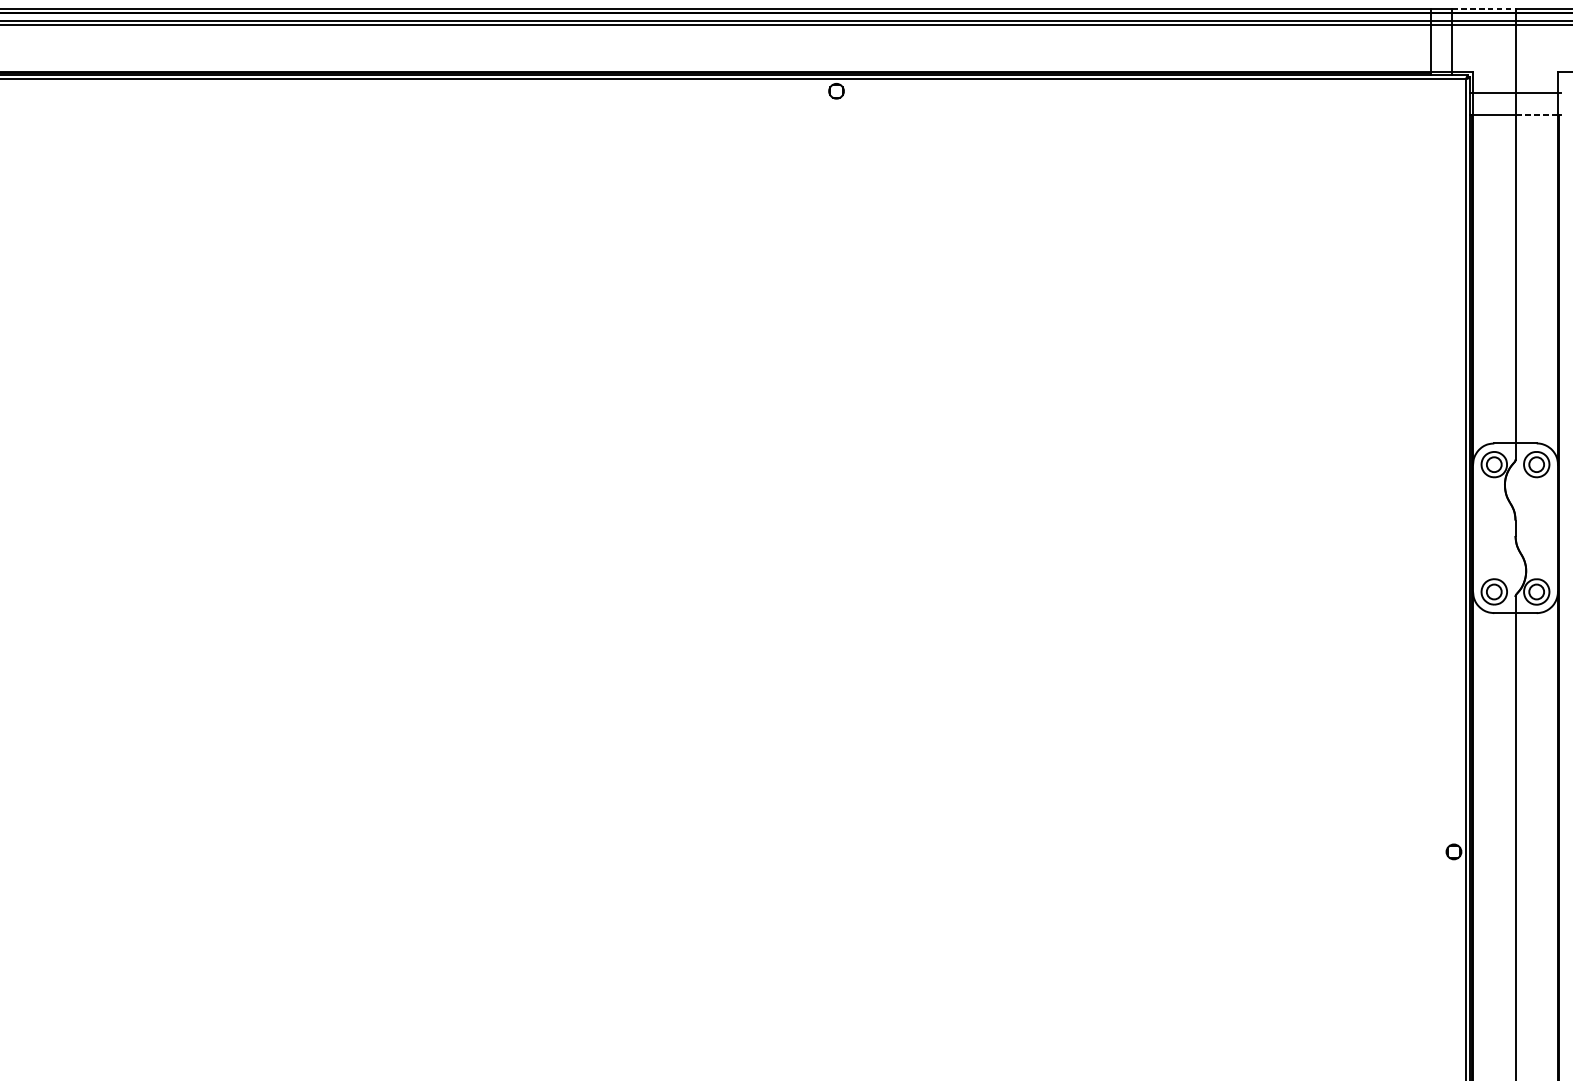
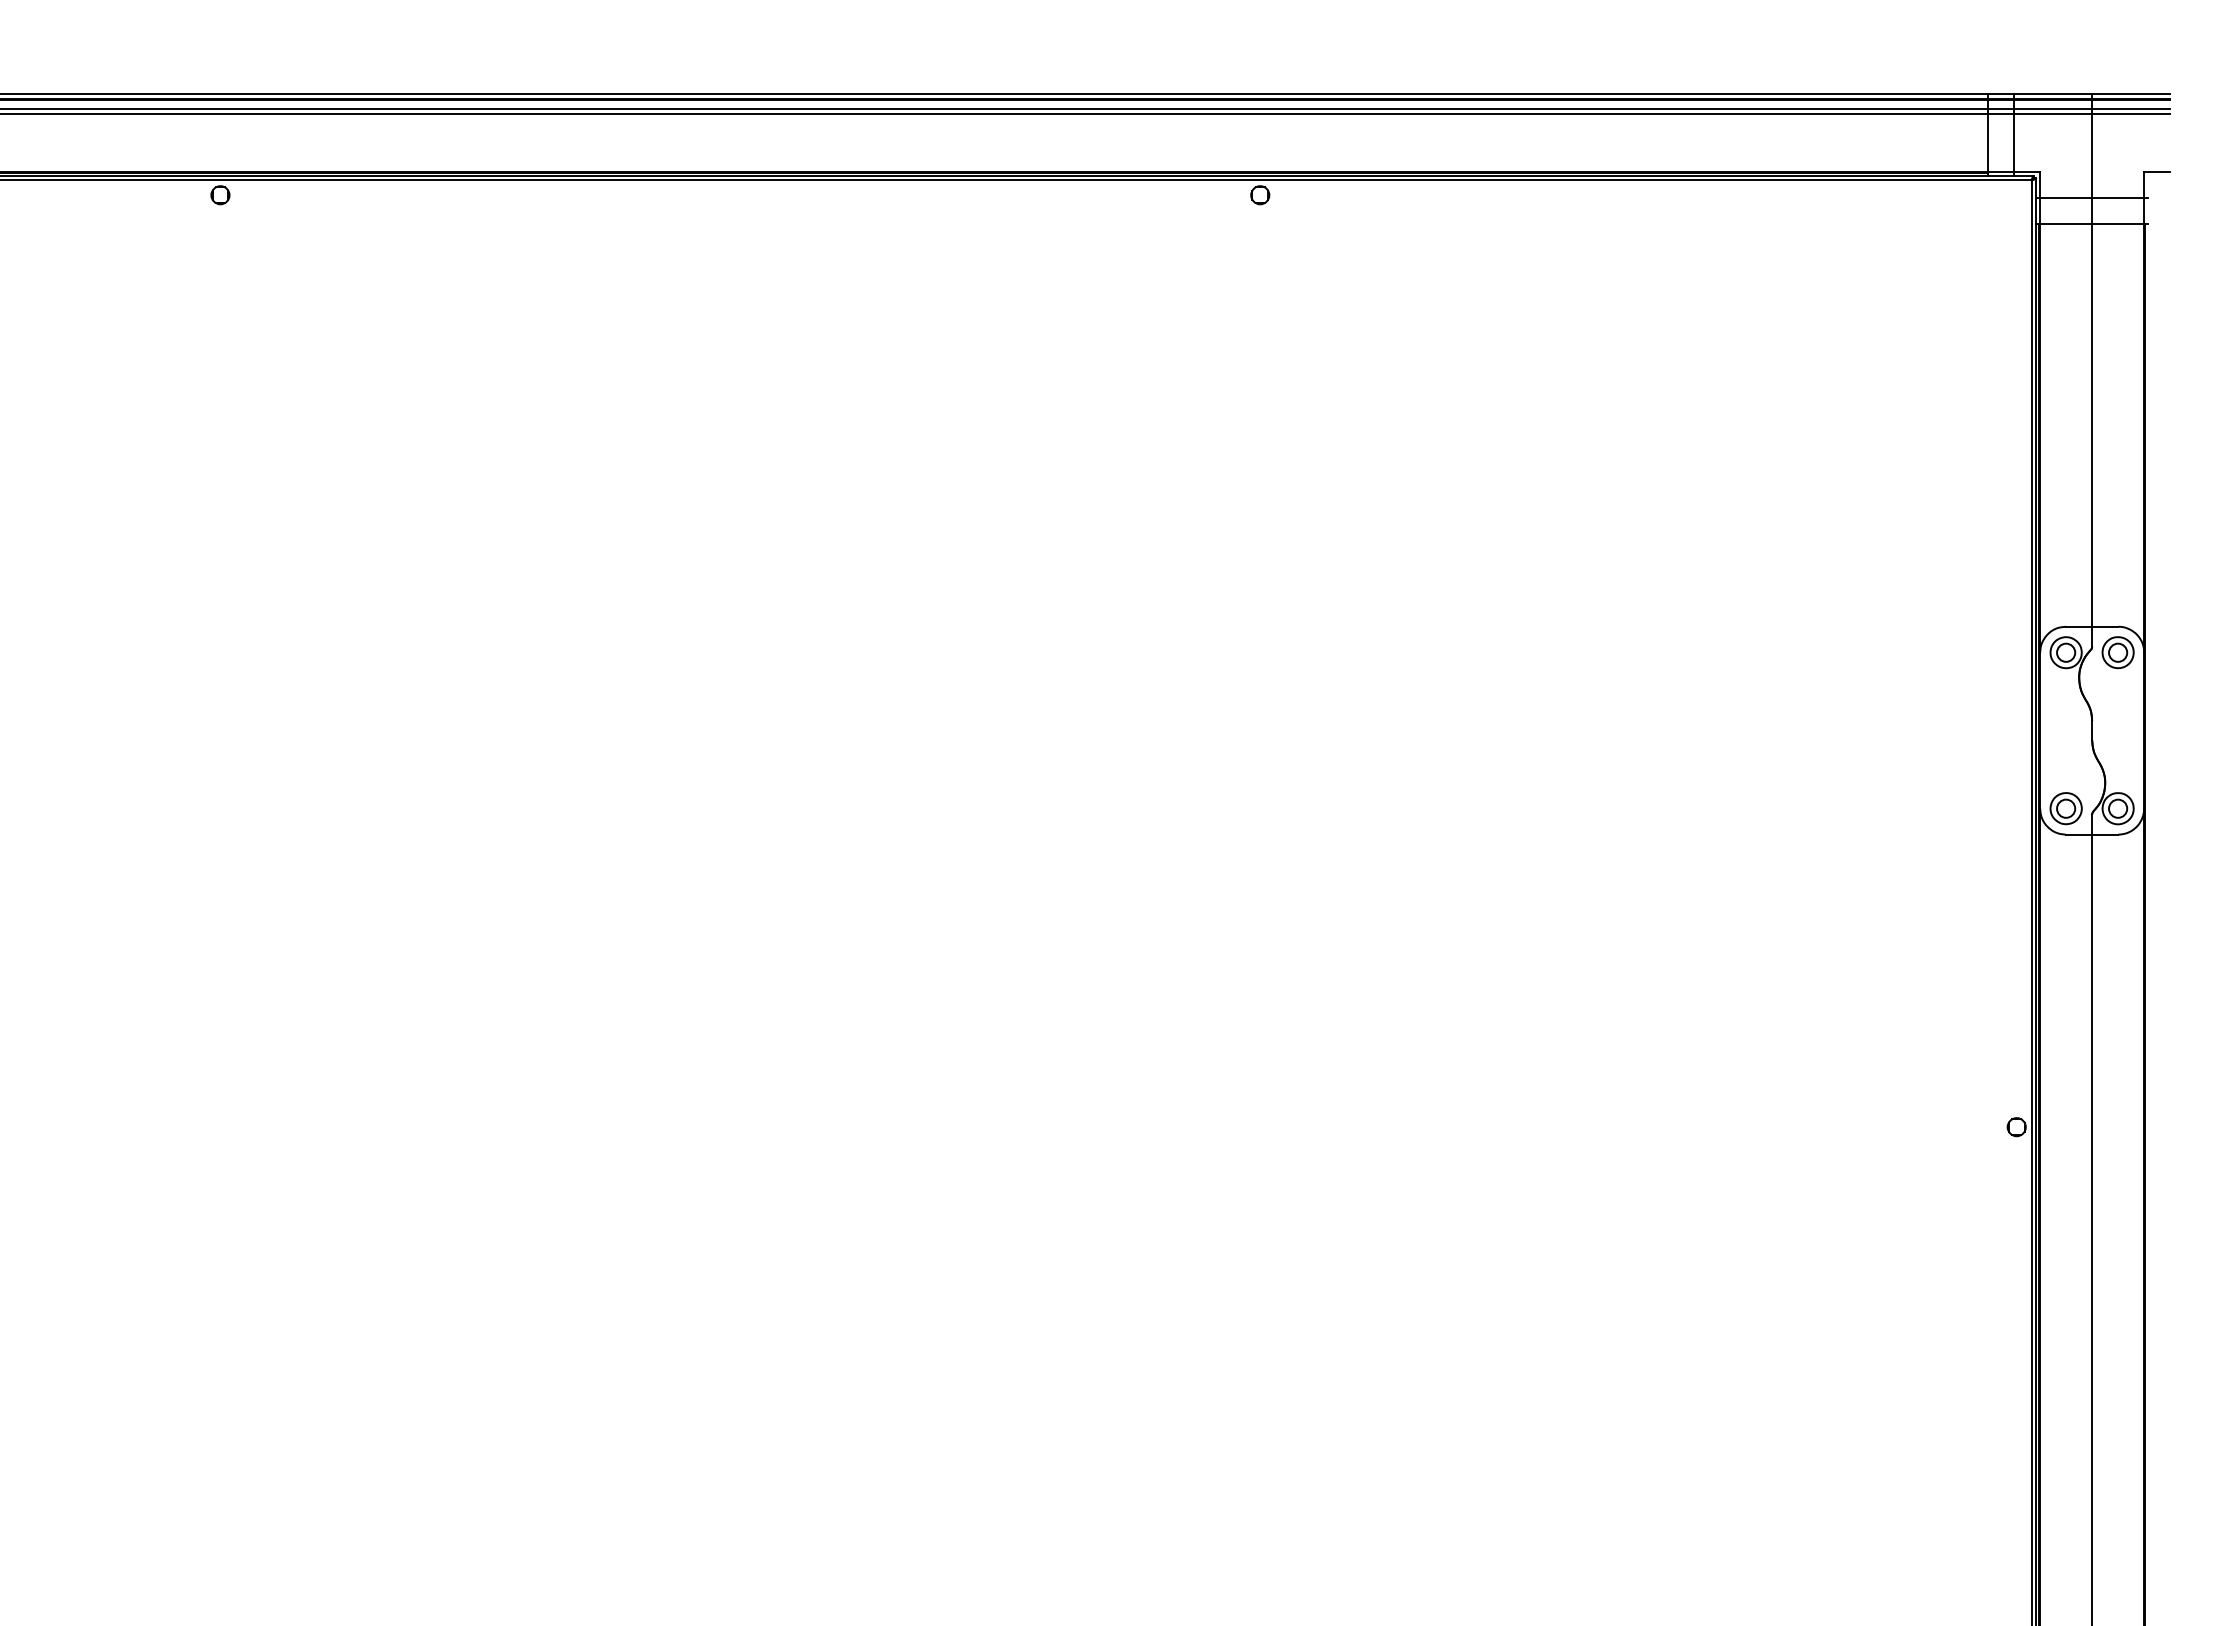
line: (1483, 8) -> (2053, 93), dashed -> solid
line: (1537, 114) -> (2118, 223), dashed -> solid

